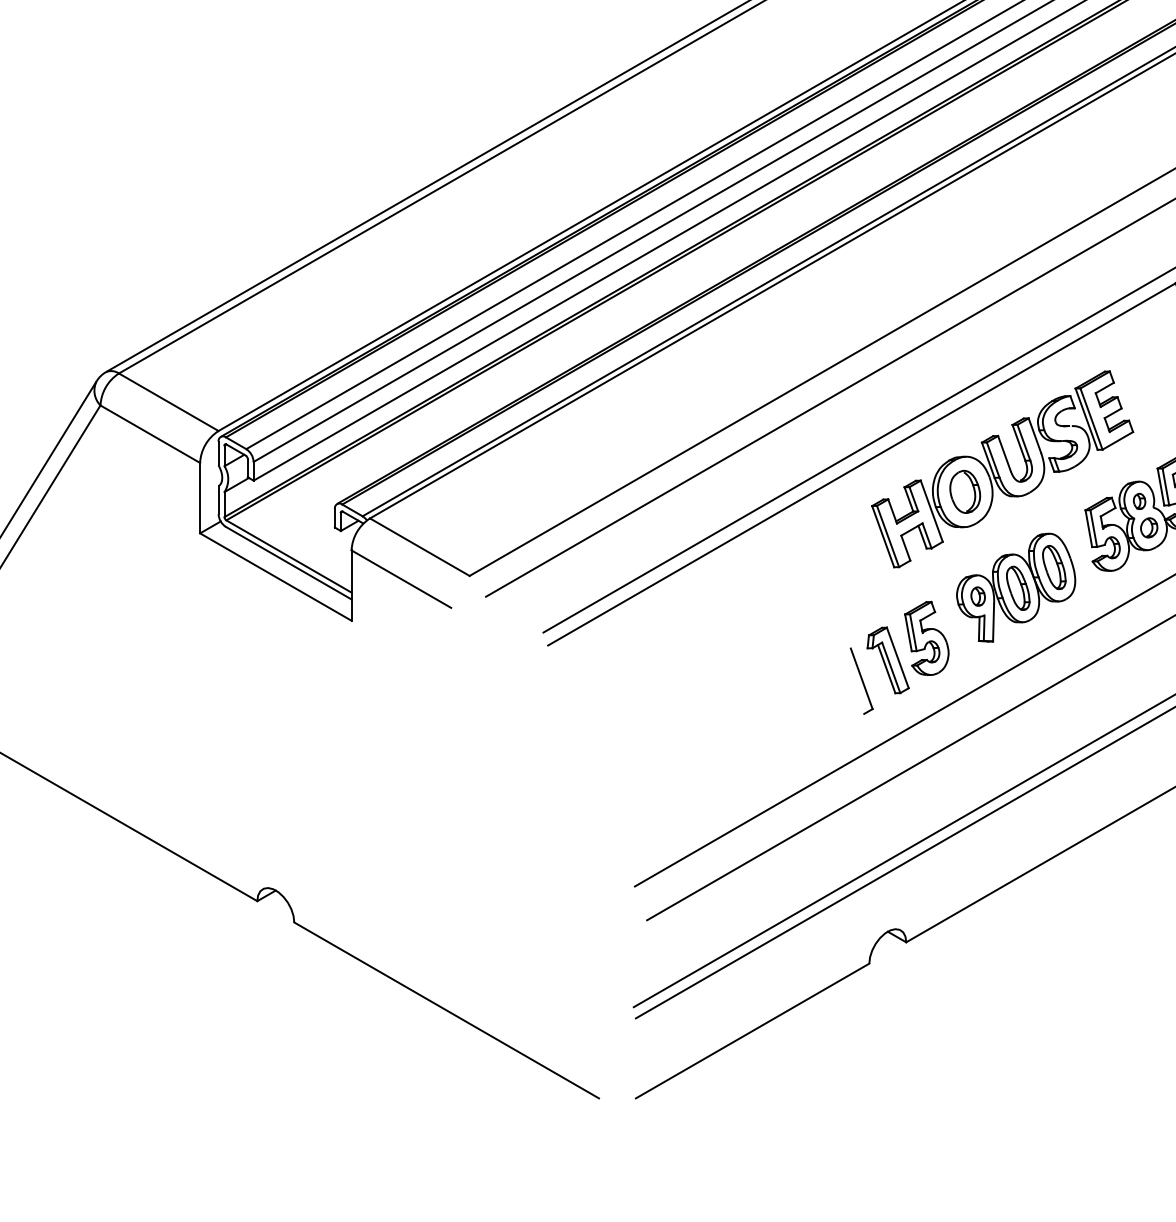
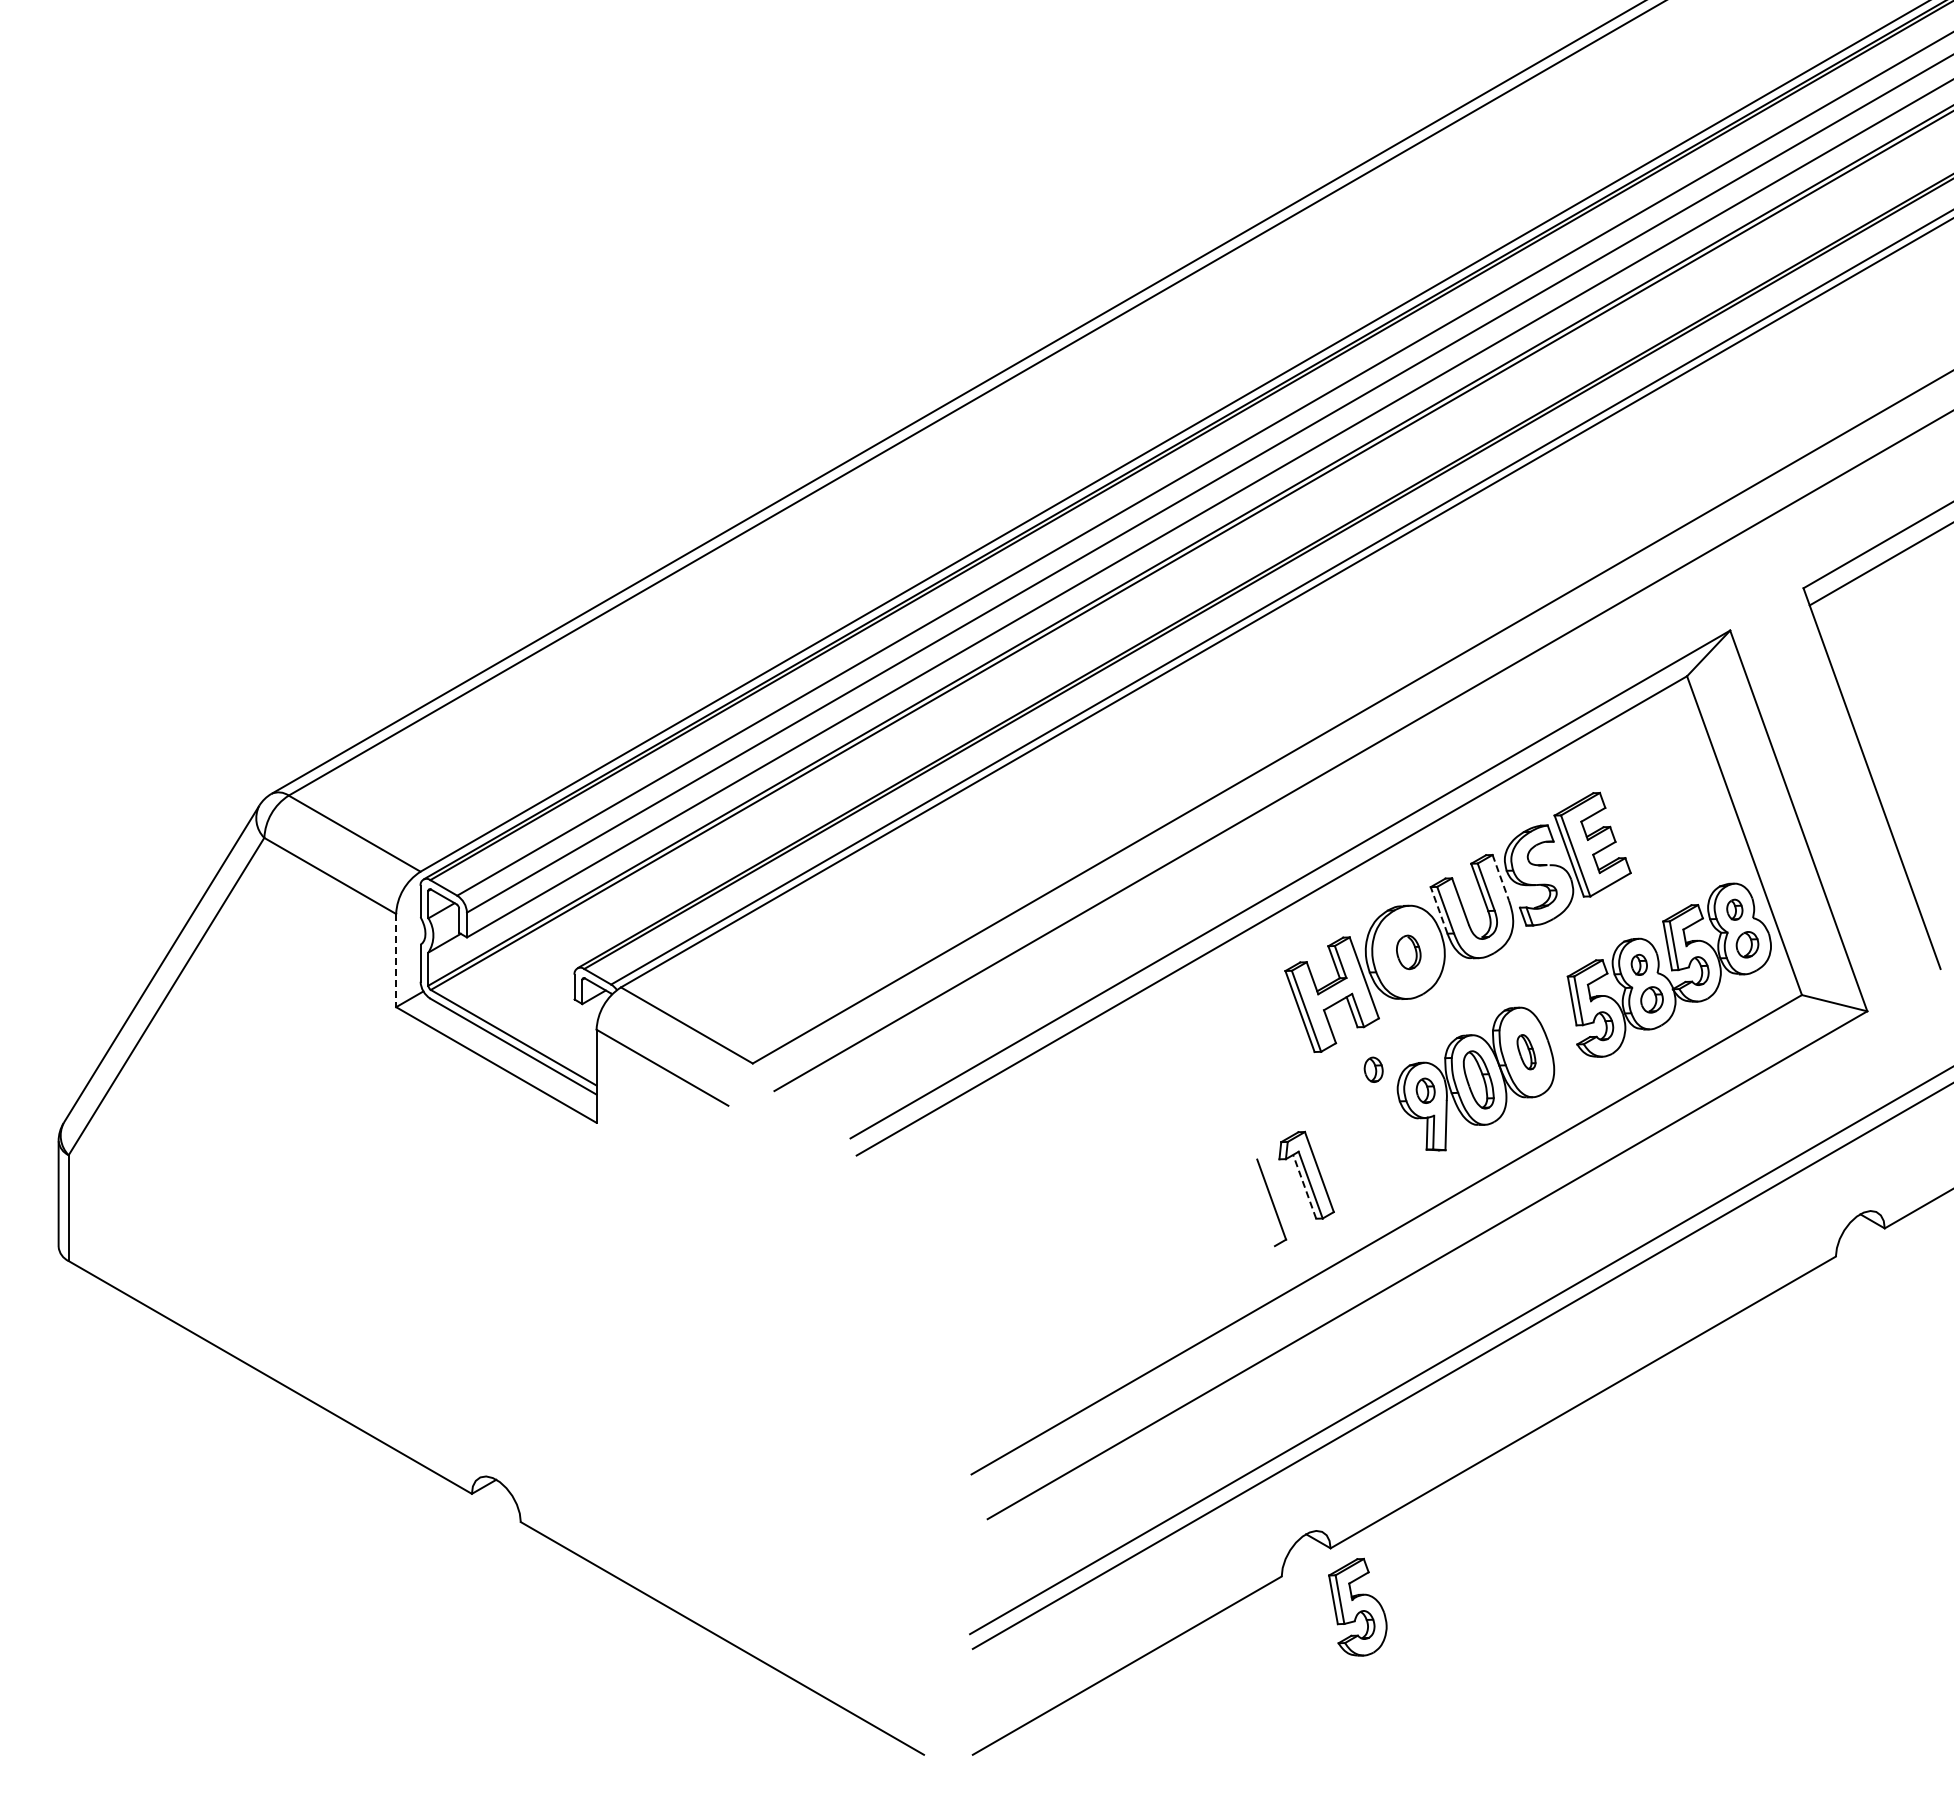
line: (1034, 436) -> (1500, 878), solid -> dashed
line: (988, 460) -> (1439, 910), solid -> dashed
part: (965, 492) -> (1408, 952), size x0.6
line: (200, 498) -> (396, 960), solid -> dashed
part: (1054, 566) -> (1526, 1051), size x0.6
part: (938, 580) -> (1373, 1069), added
part: (926, 637) -> (1357, 1606), moved
line: (886, 668) -> (1304, 1186), solid -> dashed

